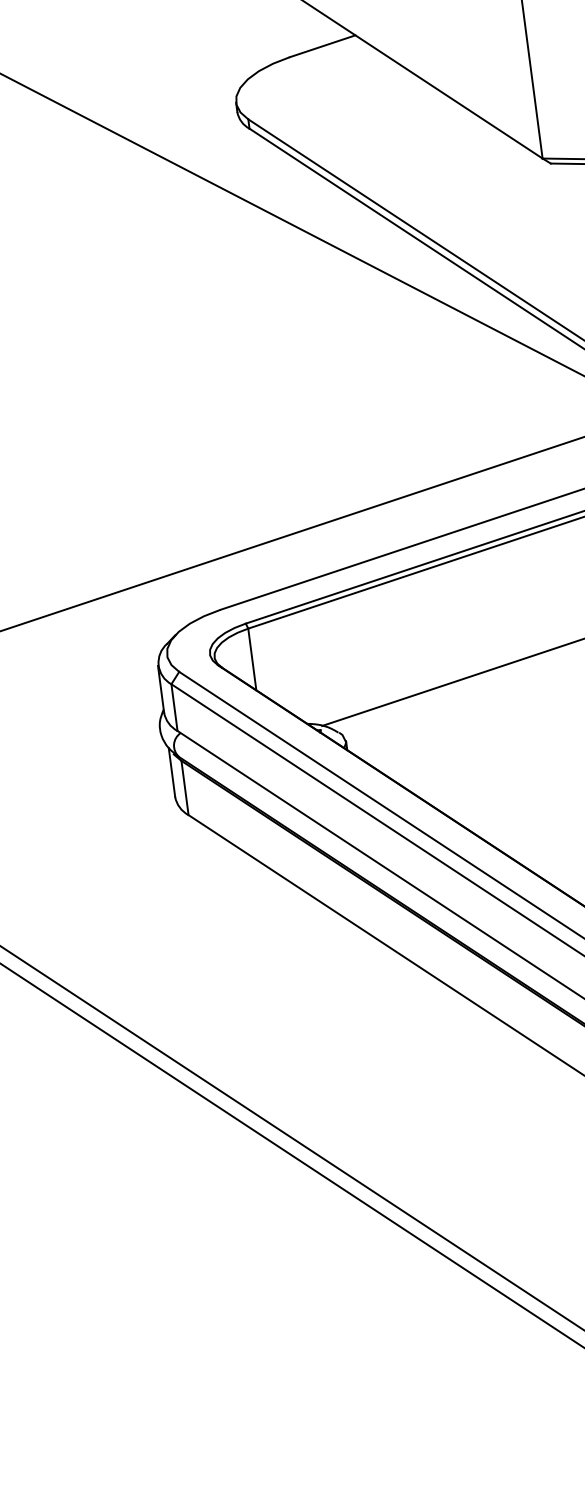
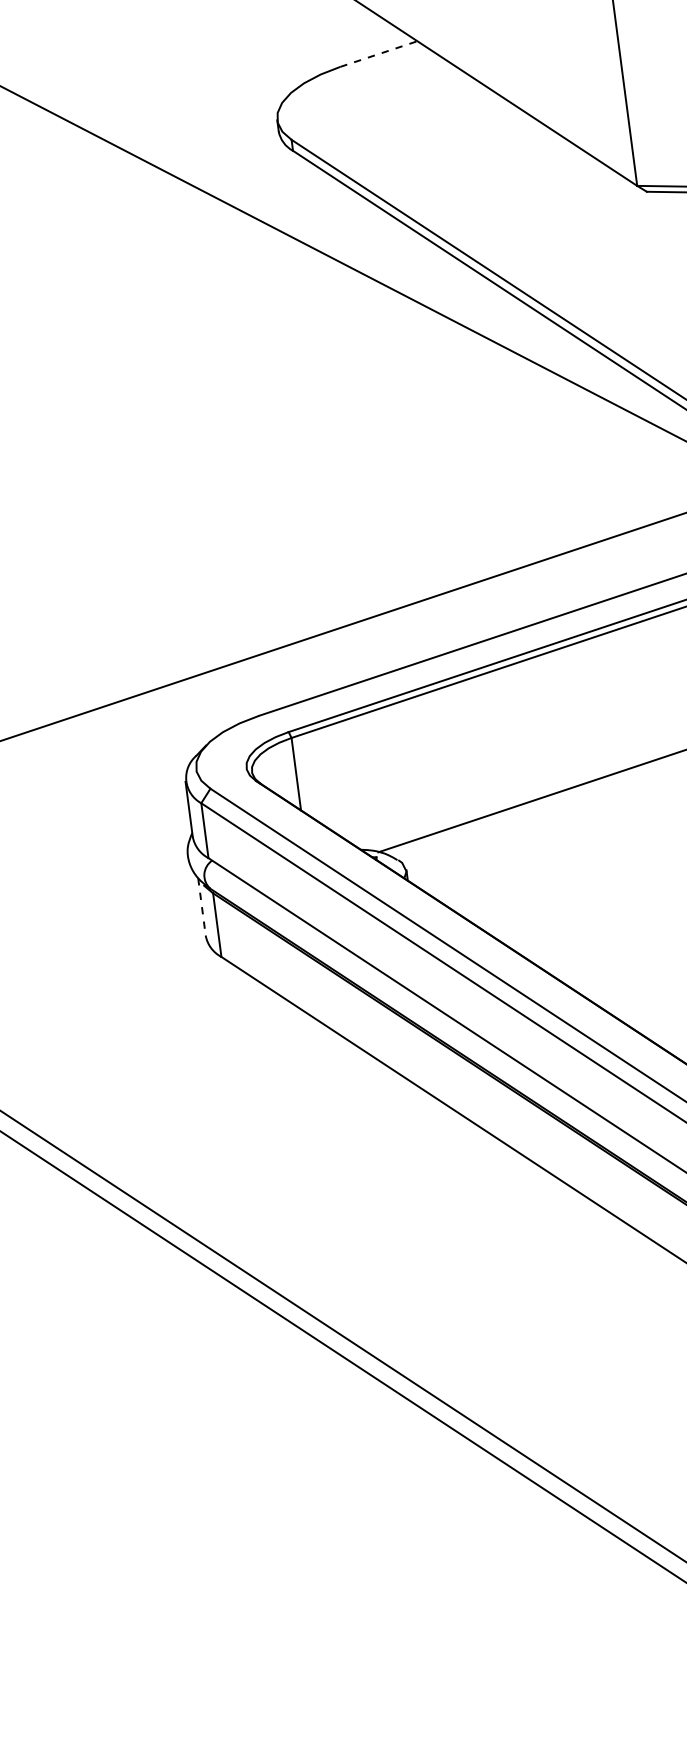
line: (322, 46) -> (378, 54), solid -> dashed
line: (171, 772) -> (201, 906), solid -> dashed

